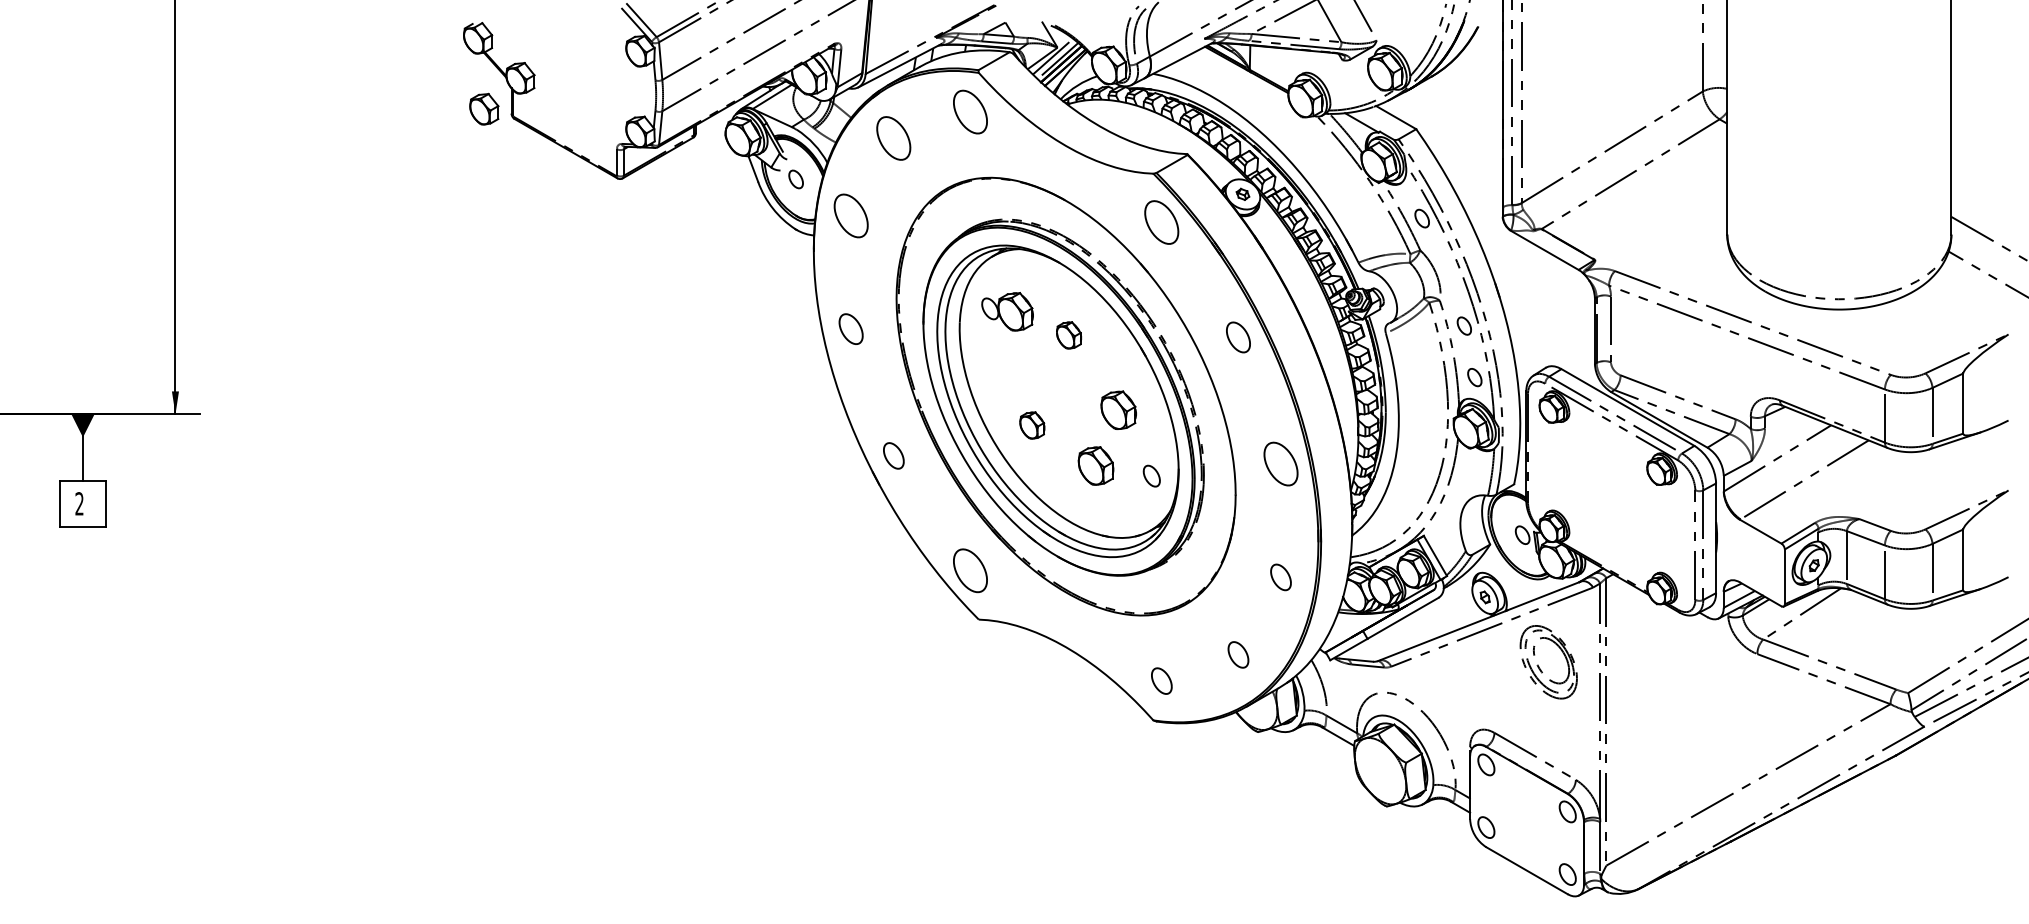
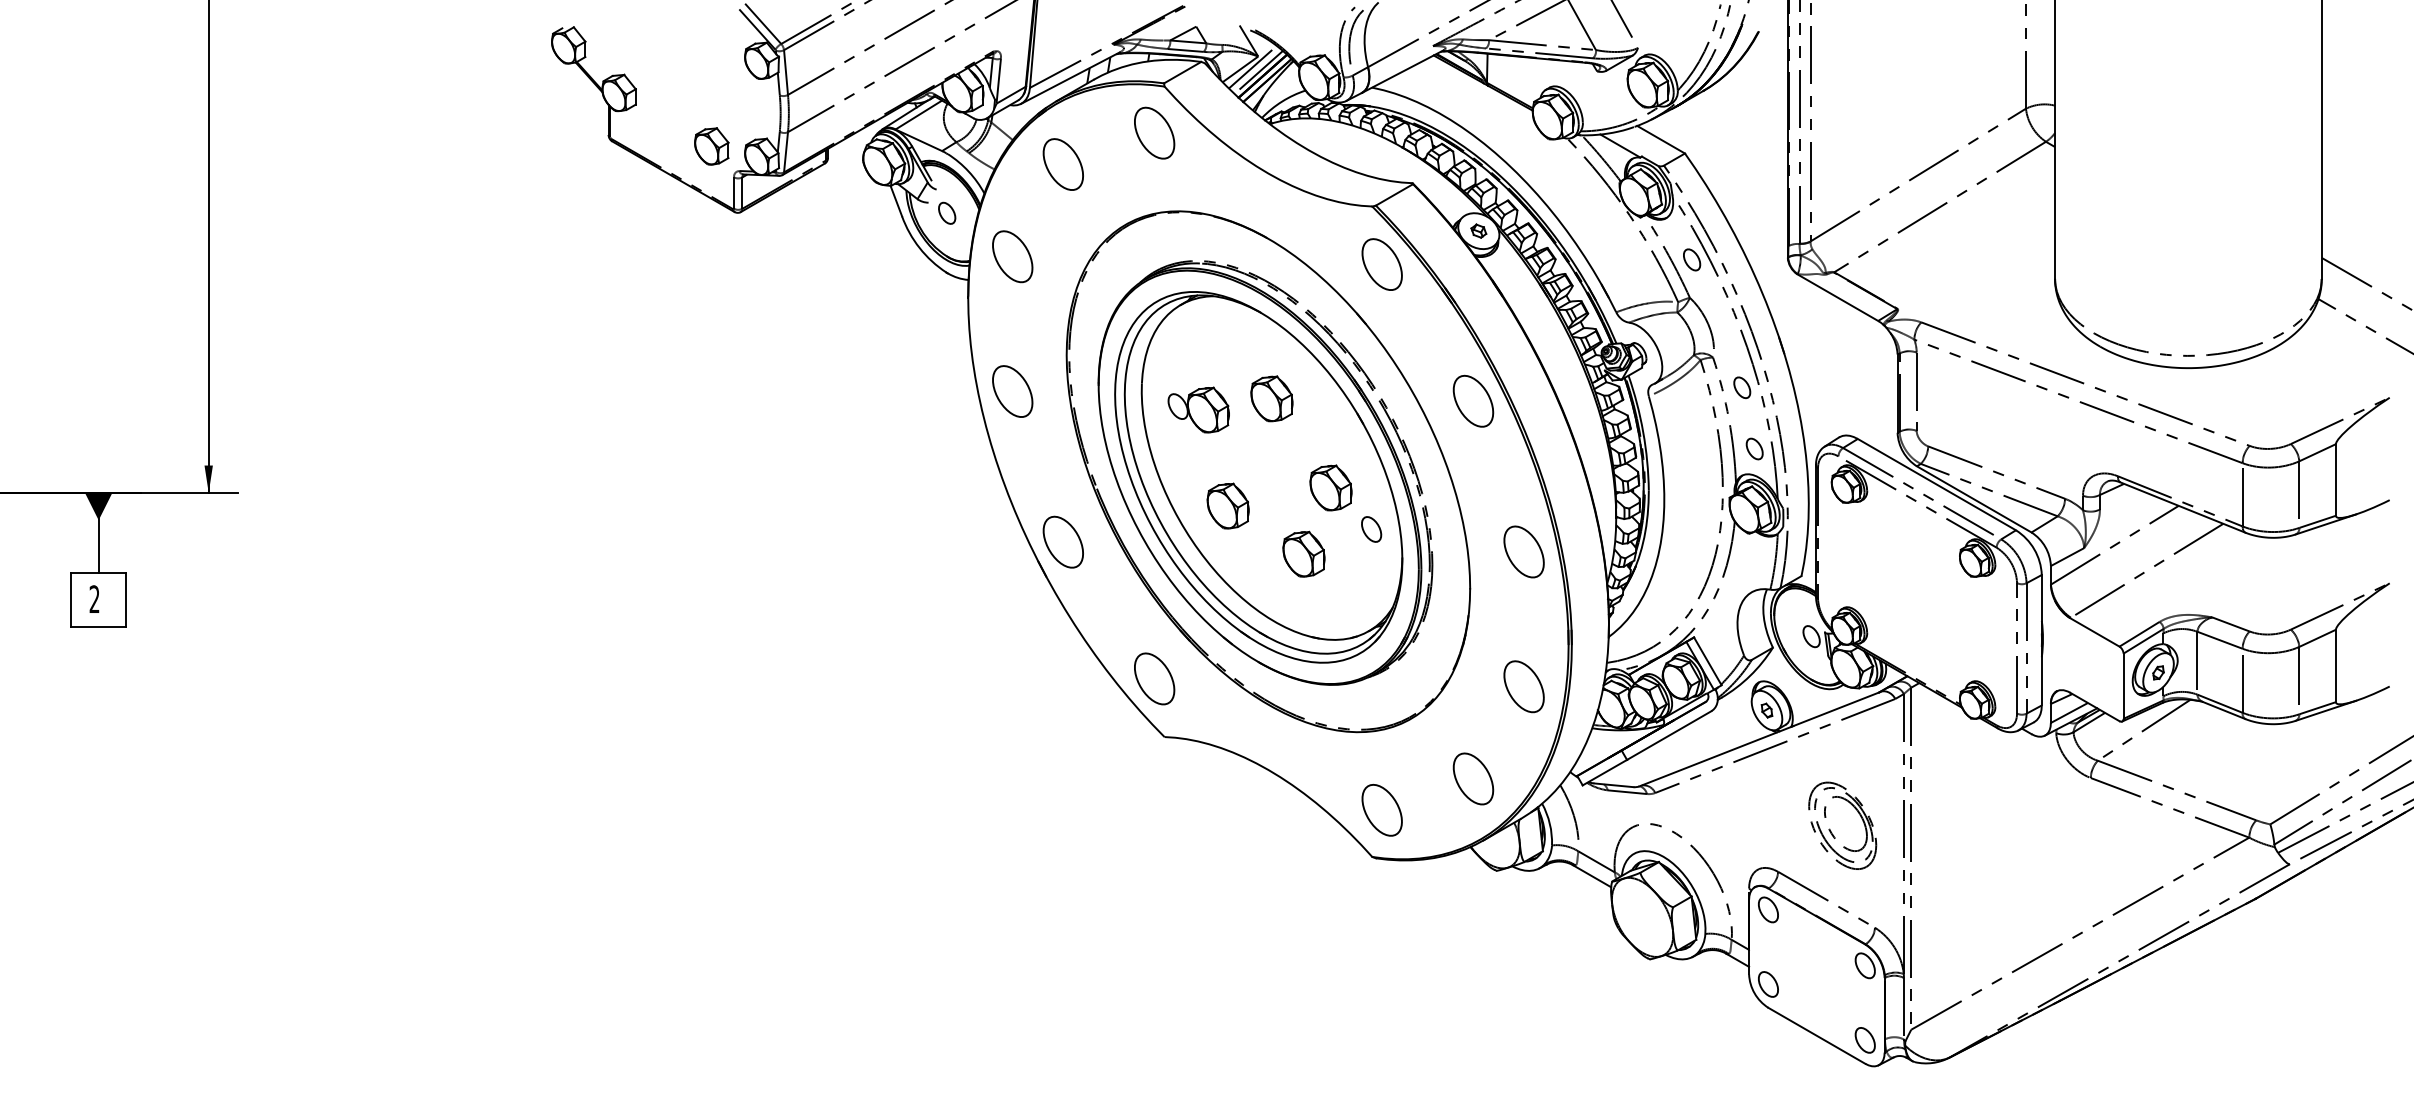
part: (484, 108) -> (712, 145), moved
part: (1007, 311) -> (1198, 409), moved
part: (850, 328) -> (1011, 390), size x1.43
part: (1068, 335) -> (1271, 398), size x1.43
part: (1238, 337) -> (1473, 401), size x1.43
part: (1032, 425) -> (1228, 506), size x1.43
part: (893, 455) -> (1063, 541), size x1.67
part: (1151, 475) -> (1371, 528), moved
part: (1280, 577) -> (1523, 686), size x1.67
part: (1238, 654) -> (1473, 778), size x1.67
part: (1539, 666) -> (1831, 830), moved
part: (1161, 680) -> (1381, 809), size x1.67

